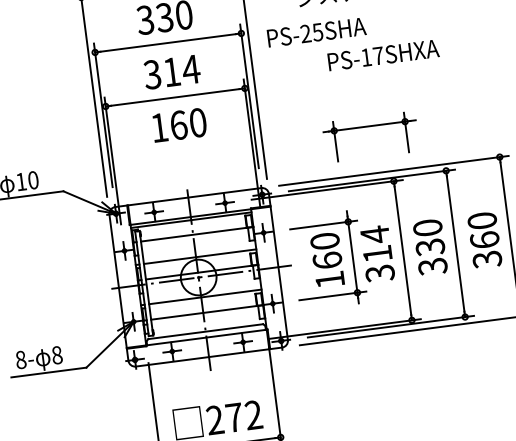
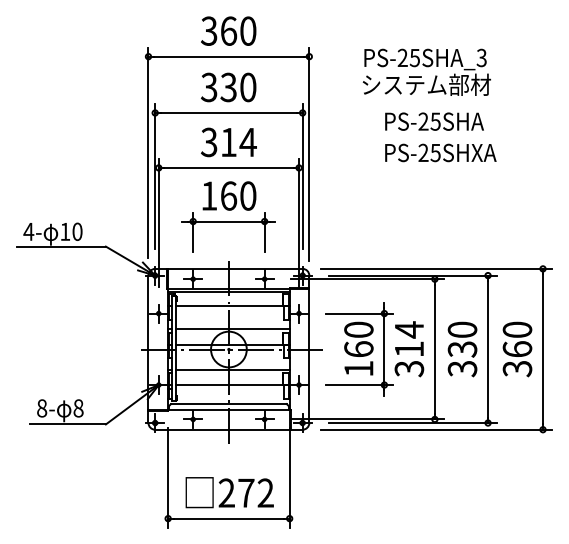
text: (316, 32) -> (434, 121), moved
text: (372, 56) -> (429, 152), PS-17SHXA -> PS-25SHXA
part: (369, 127) -> (228, 222), moved

